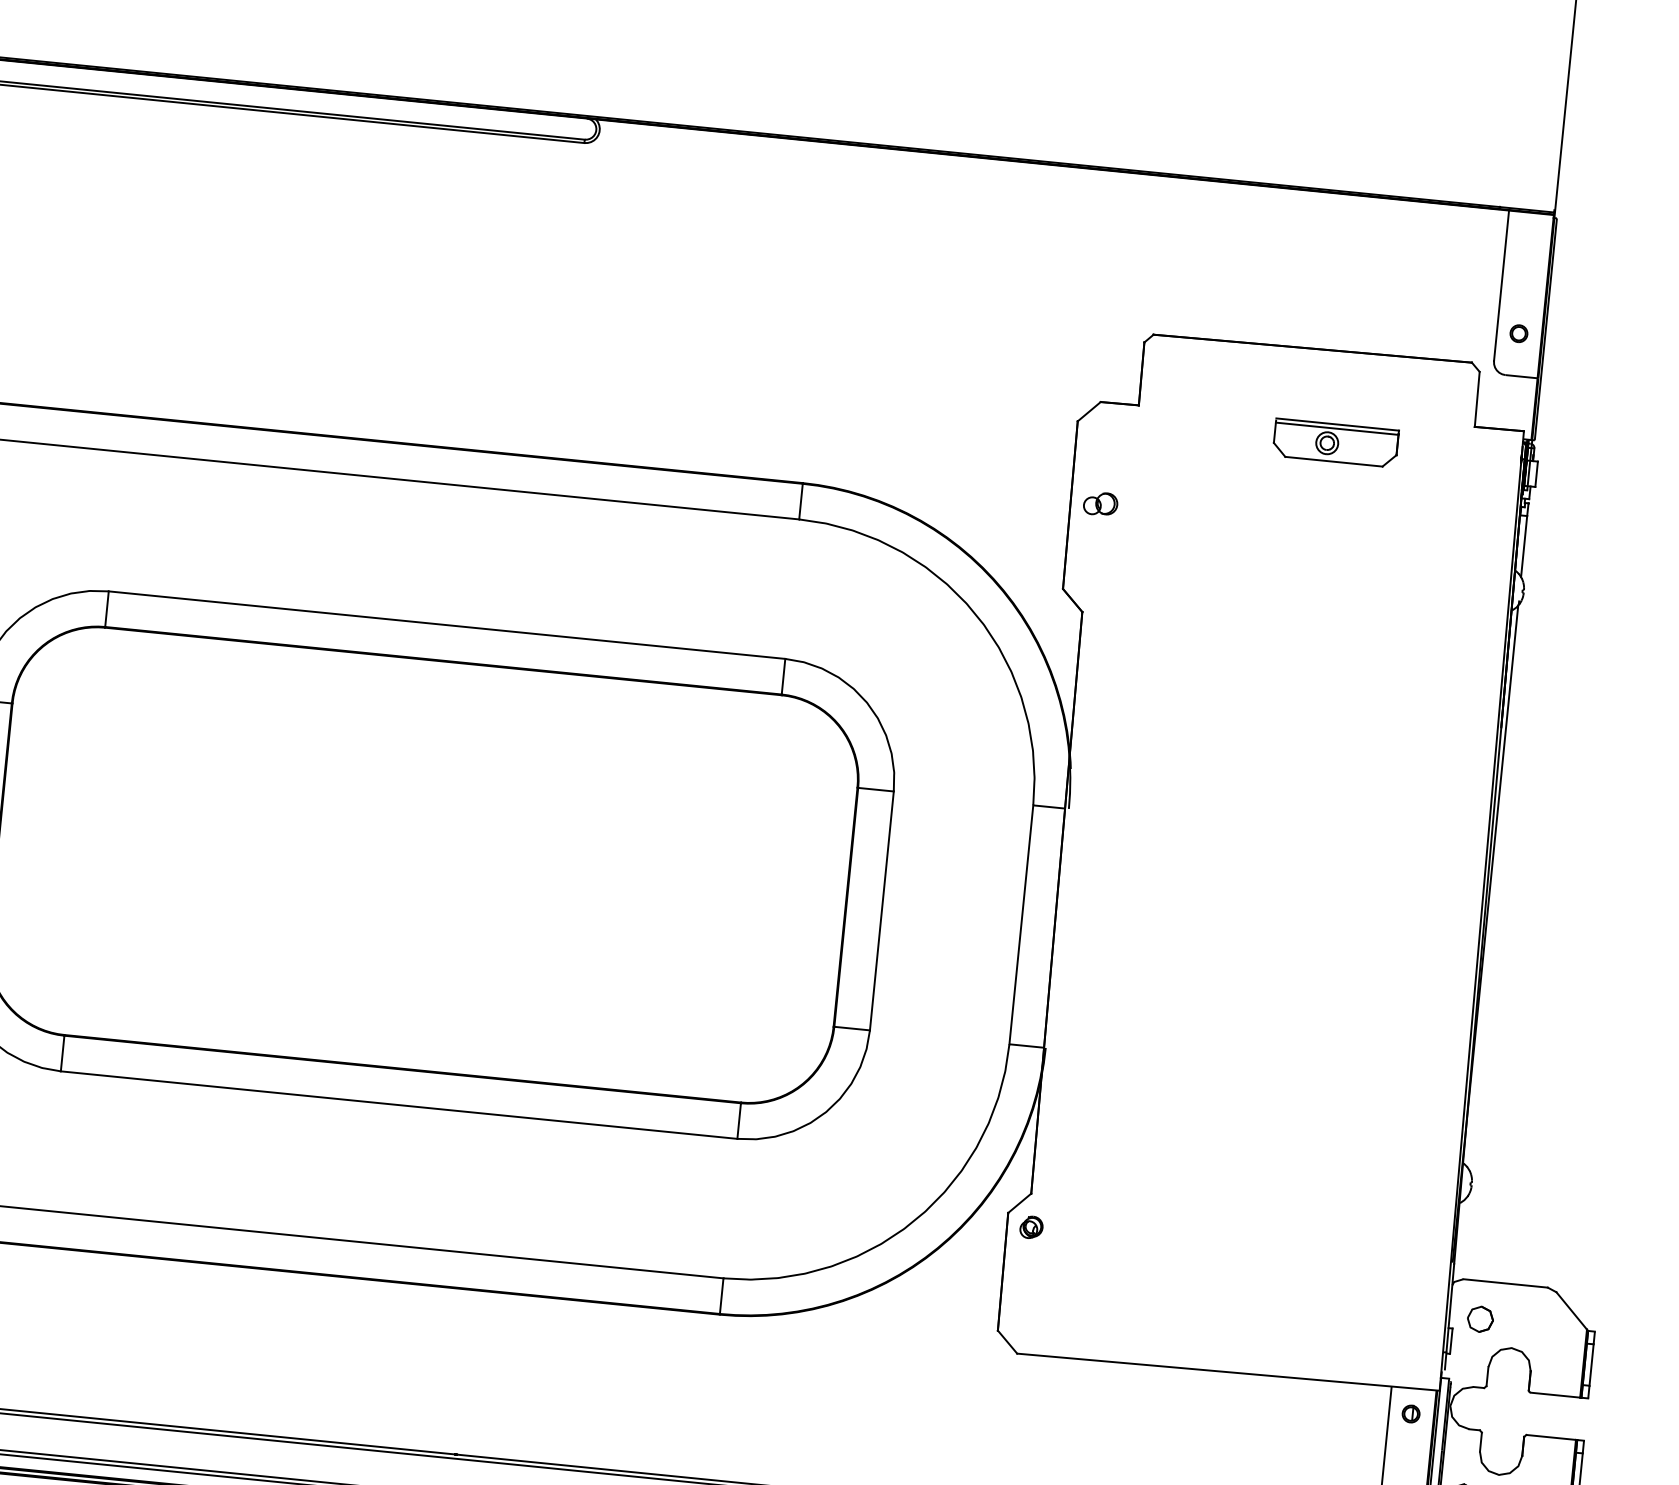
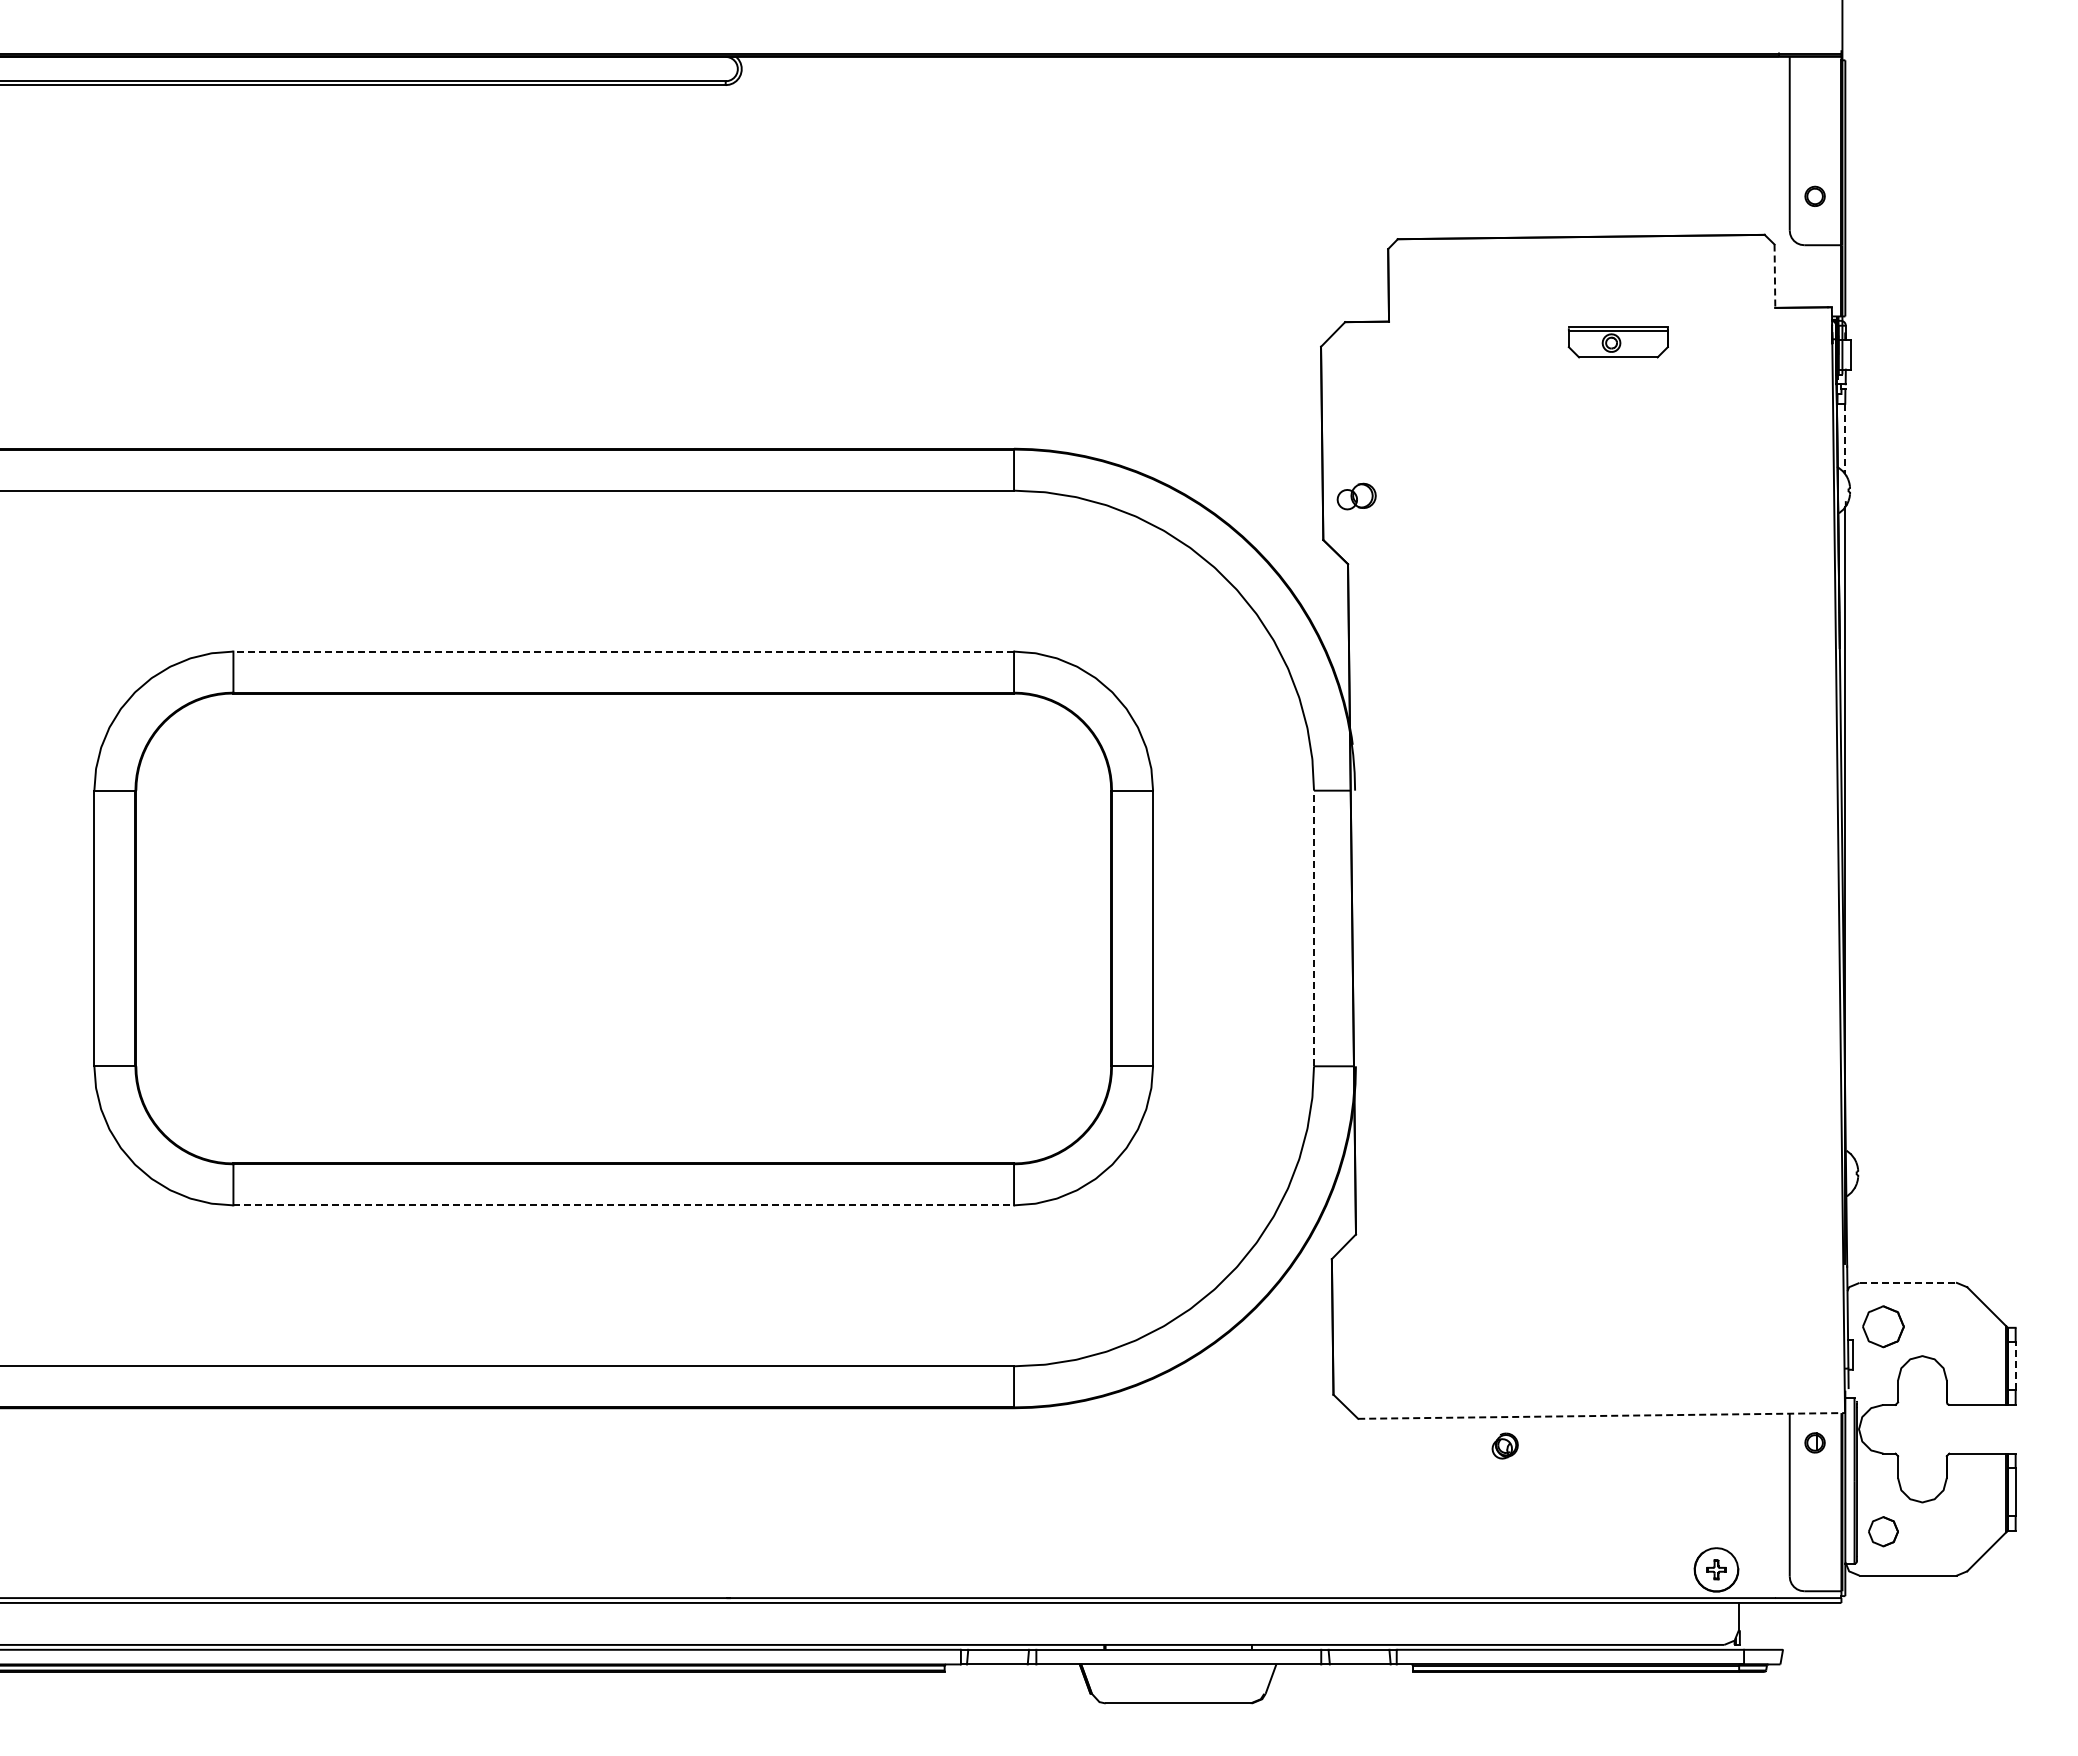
line: (1476, 399) -> (1774, 276), solid -> dashed
part: (1335, 443) -> (1618, 342), size x0.7
part: (1100, 503) -> (1356, 496), moved
line: (1524, 547) -> (1845, 439), solid -> dashed
line: (446, 625) -> (623, 651), solid -> dashed
line: (1021, 924) -> (1314, 928), solid -> dashed
line: (399, 1105) -> (624, 1205), solid -> dashed
part: (1031, 1226) -> (1504, 1445), moved
line: (1505, 1283) -> (1908, 1282), solid -> dashed
part: (1480, 1319) -> (1883, 1326), size x1.4
line: (1591, 1365) -> (2015, 1366), solid -> dashed
line: (1229, 1371) -> (1602, 1415), solid -> dashed

